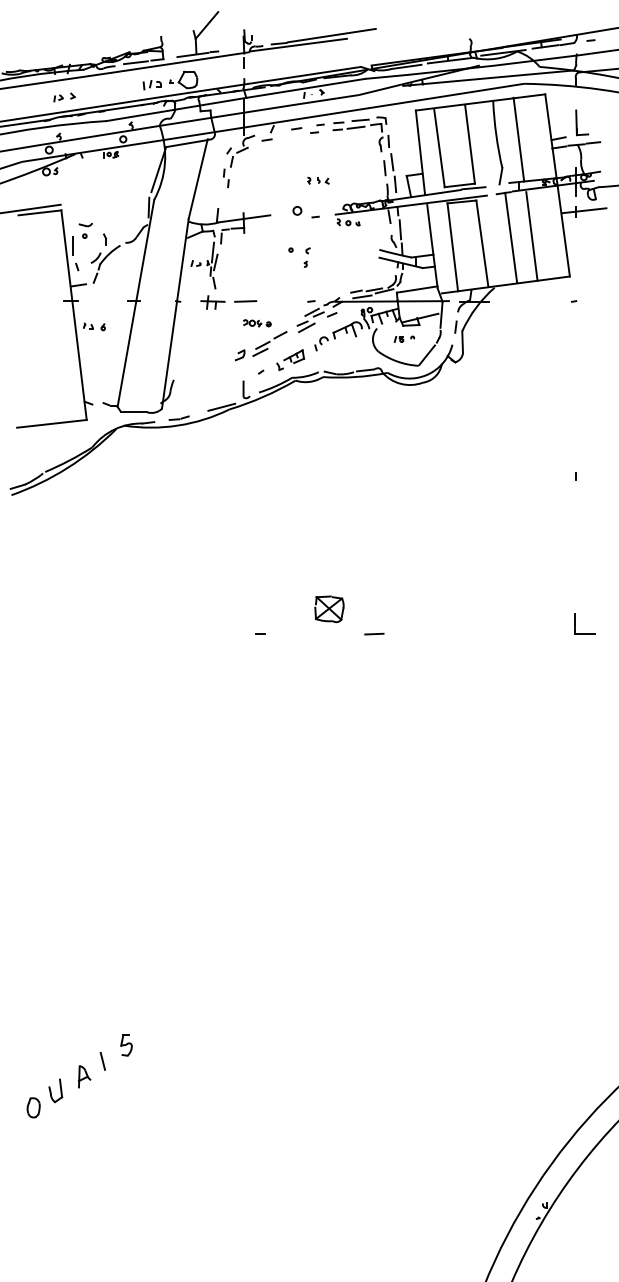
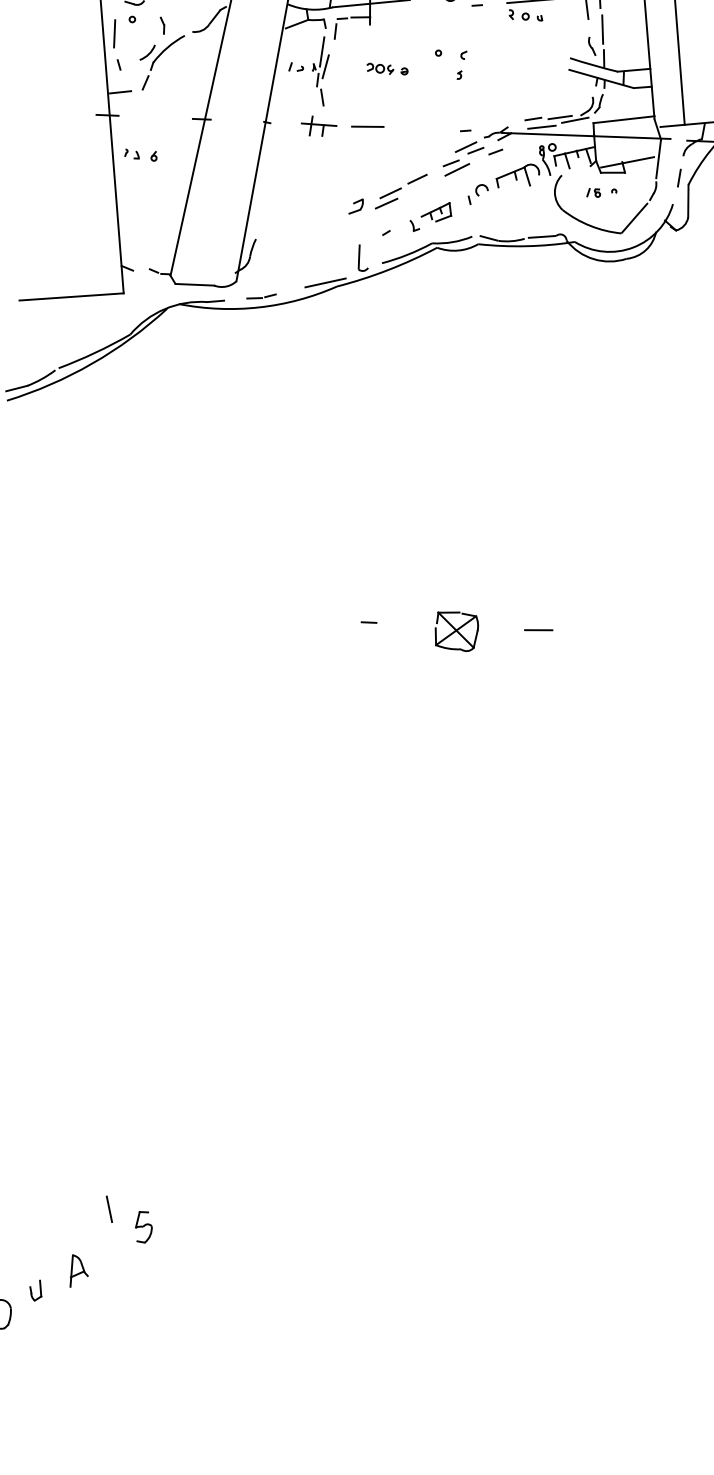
part: (257, 323) -> (387, 69), moved
part: (329, 609) -> (456, 631), moved
line: (102, 1061) -> (108, 1209), moved
part: (55, 1090) -> (35, 1289), size x0.6

